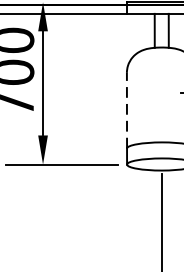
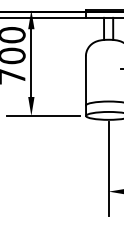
line: (126, 110) -> (85, 80), dashed -> solid

